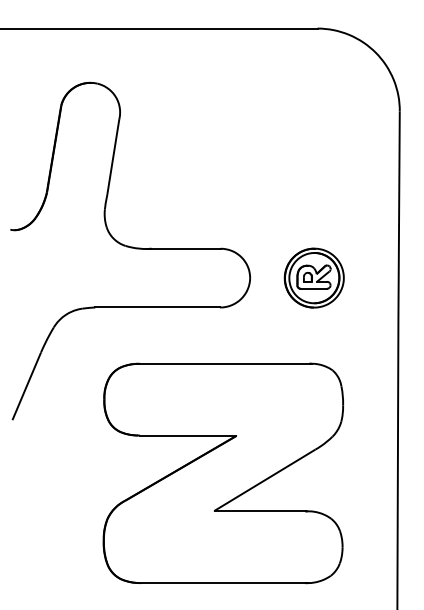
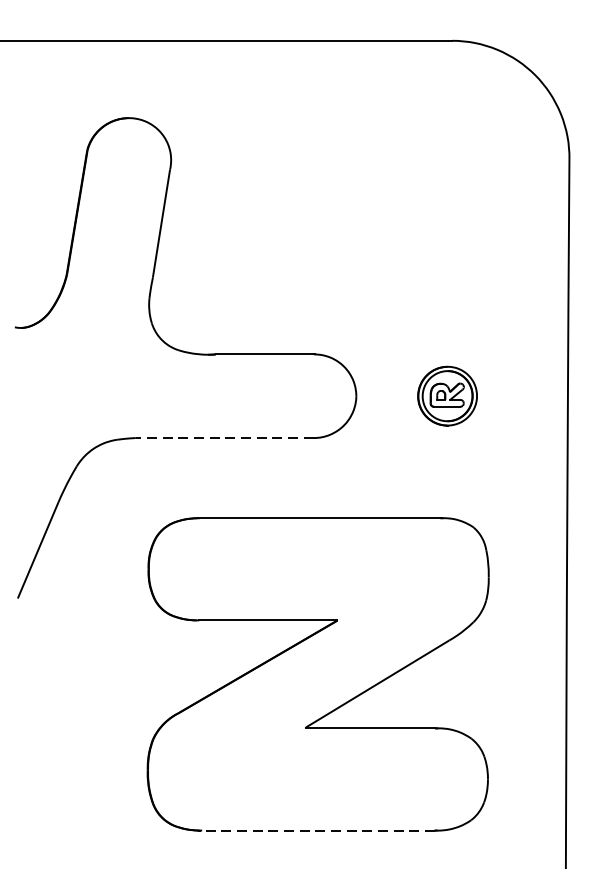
part: (313, 277) -> (446, 395), size x0.7
line: (157, 307) -> (224, 438), solid -> dashed
line: (223, 583) -> (318, 831), solid -> dashed

